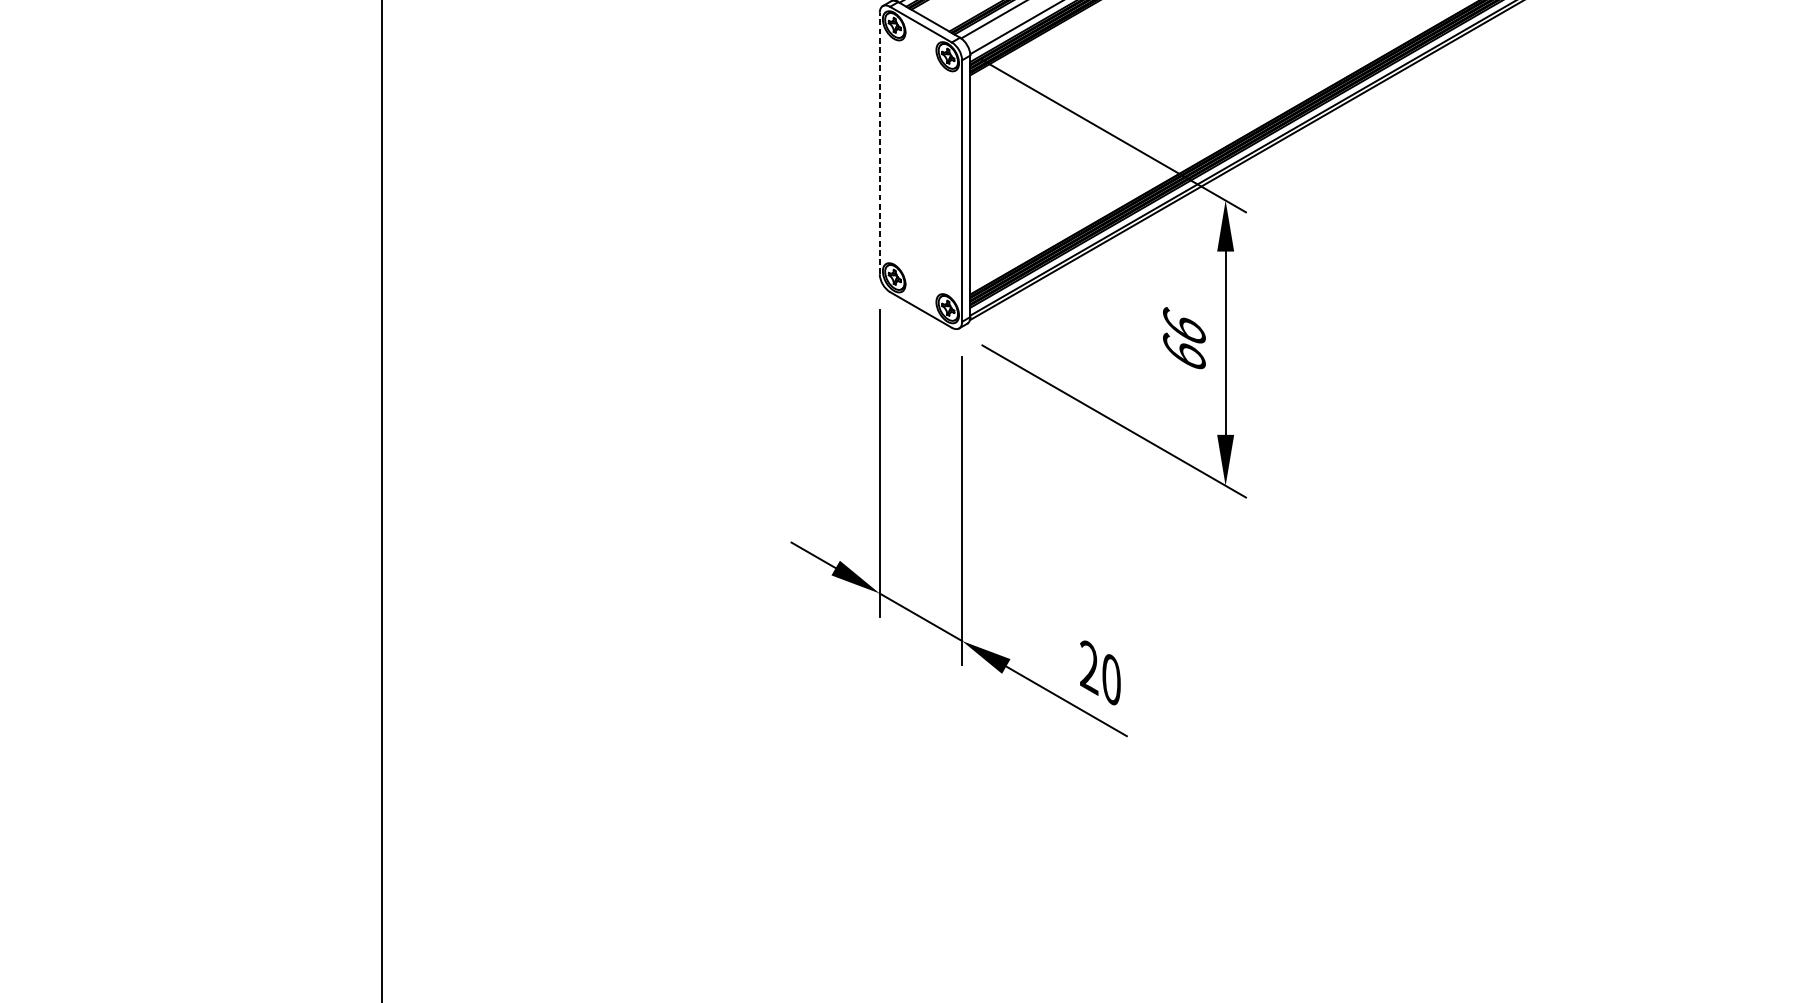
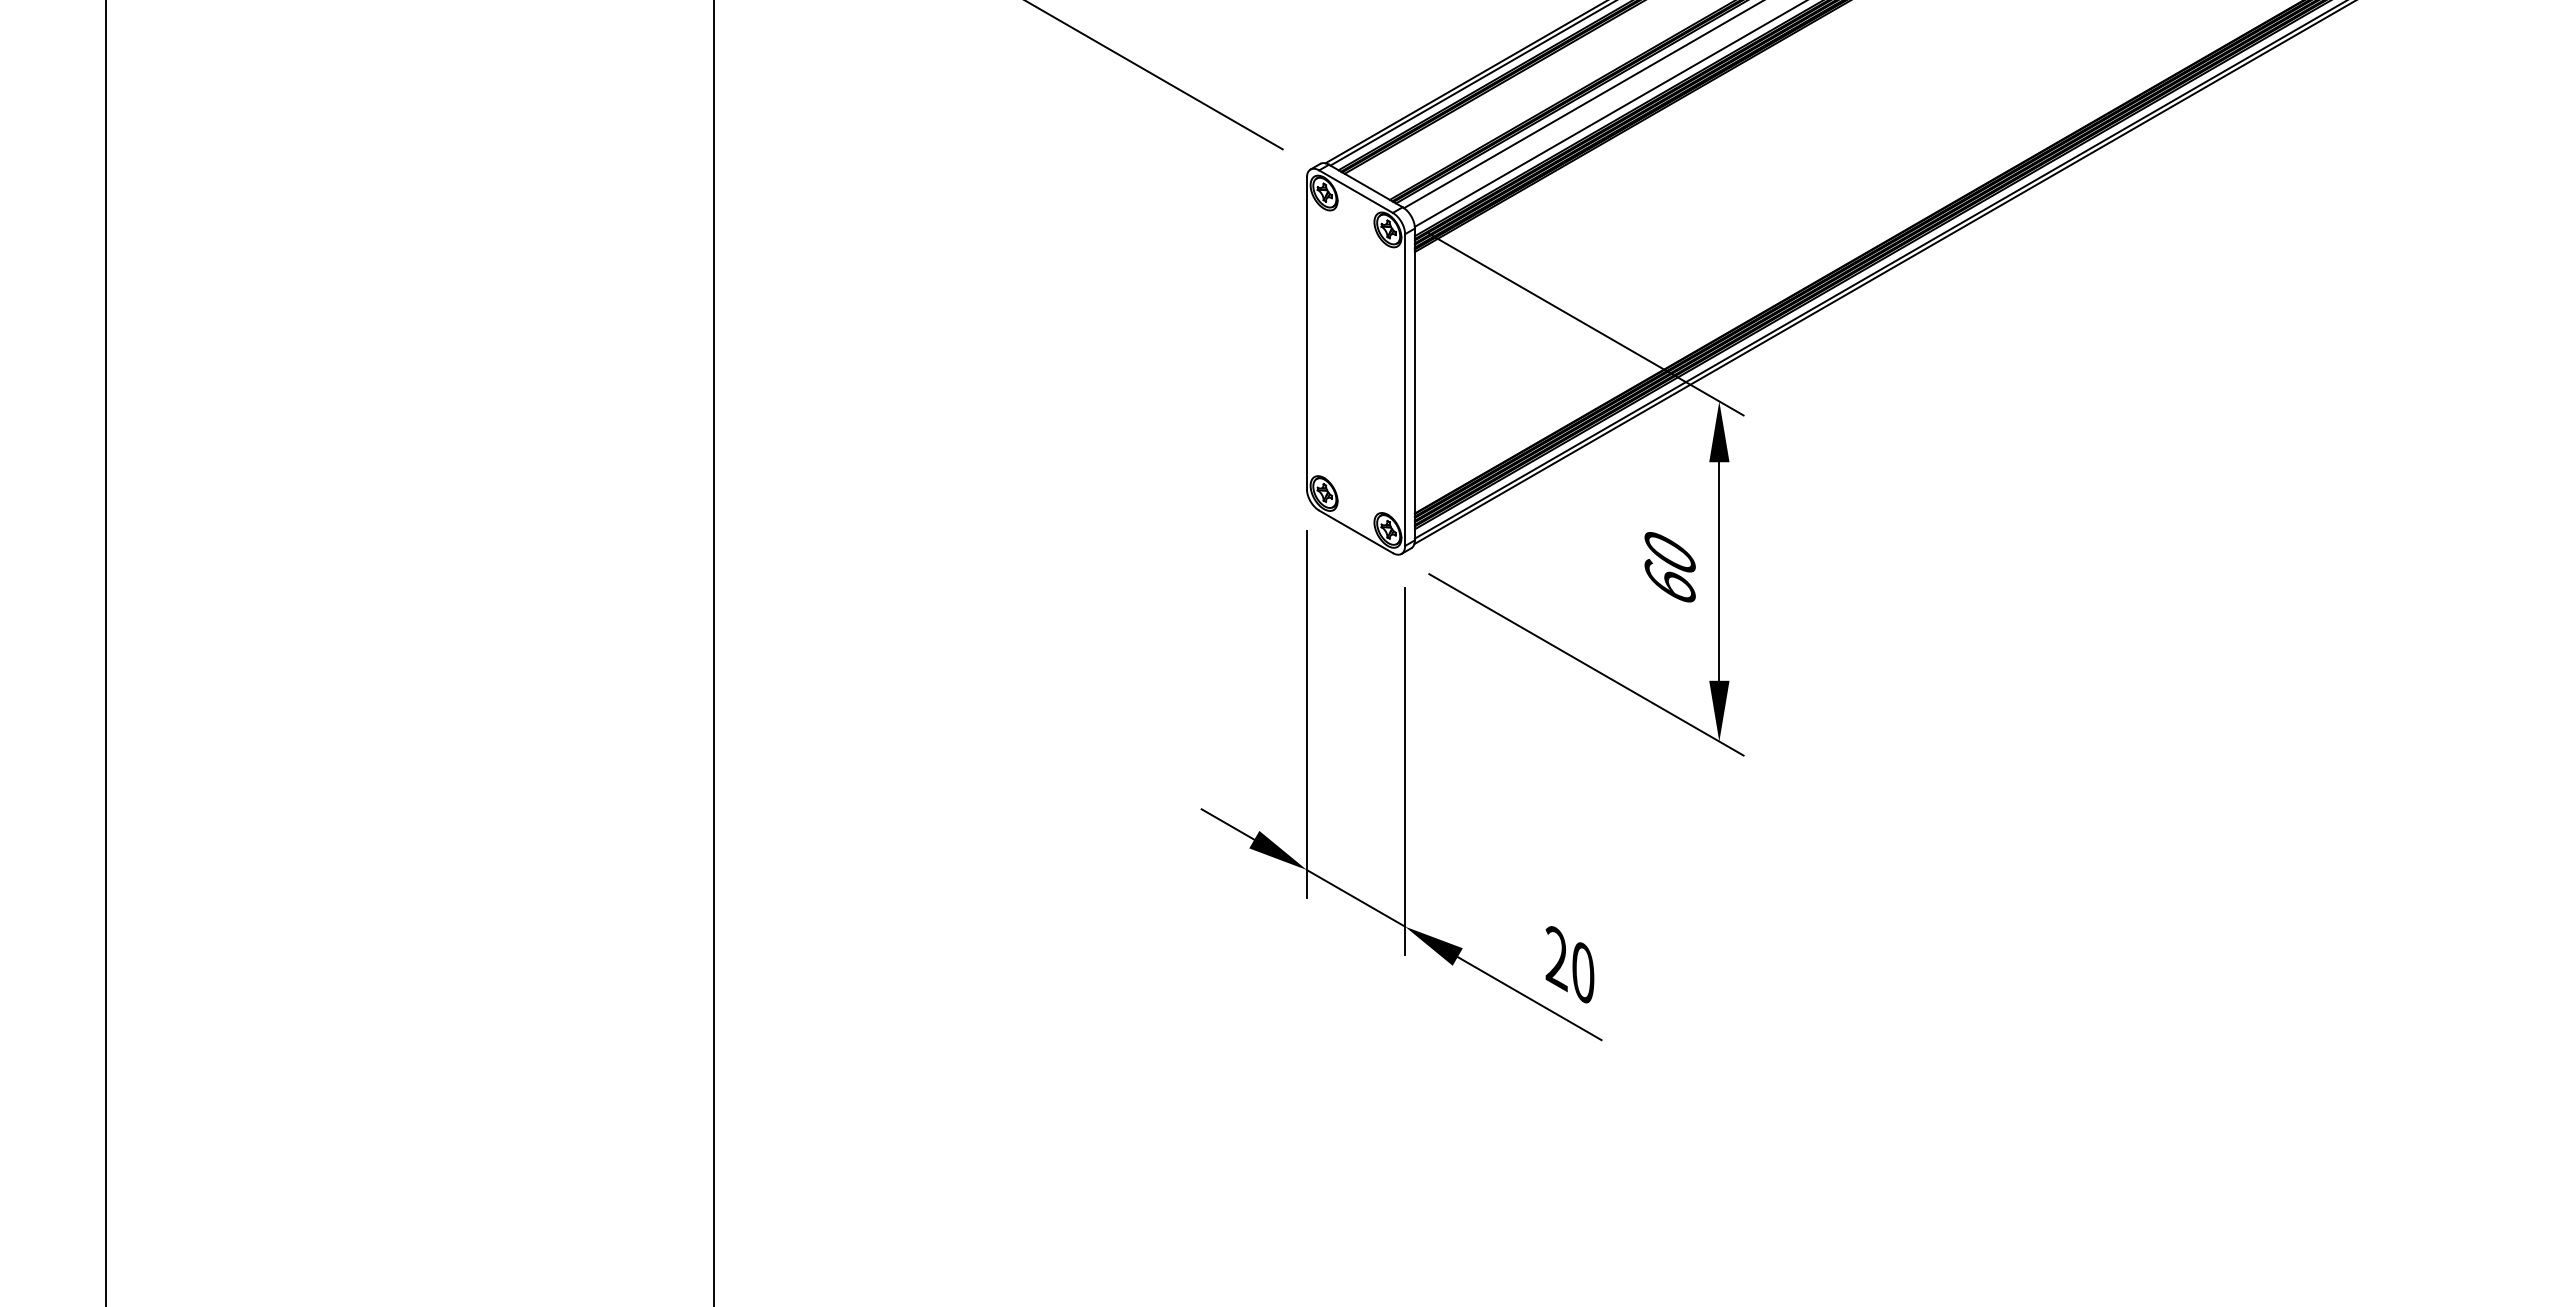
line: (879, 143) -> (1306, 333), dashed -> solid
text: (1183, 325) -> (1669, 550), 66 -> 60

